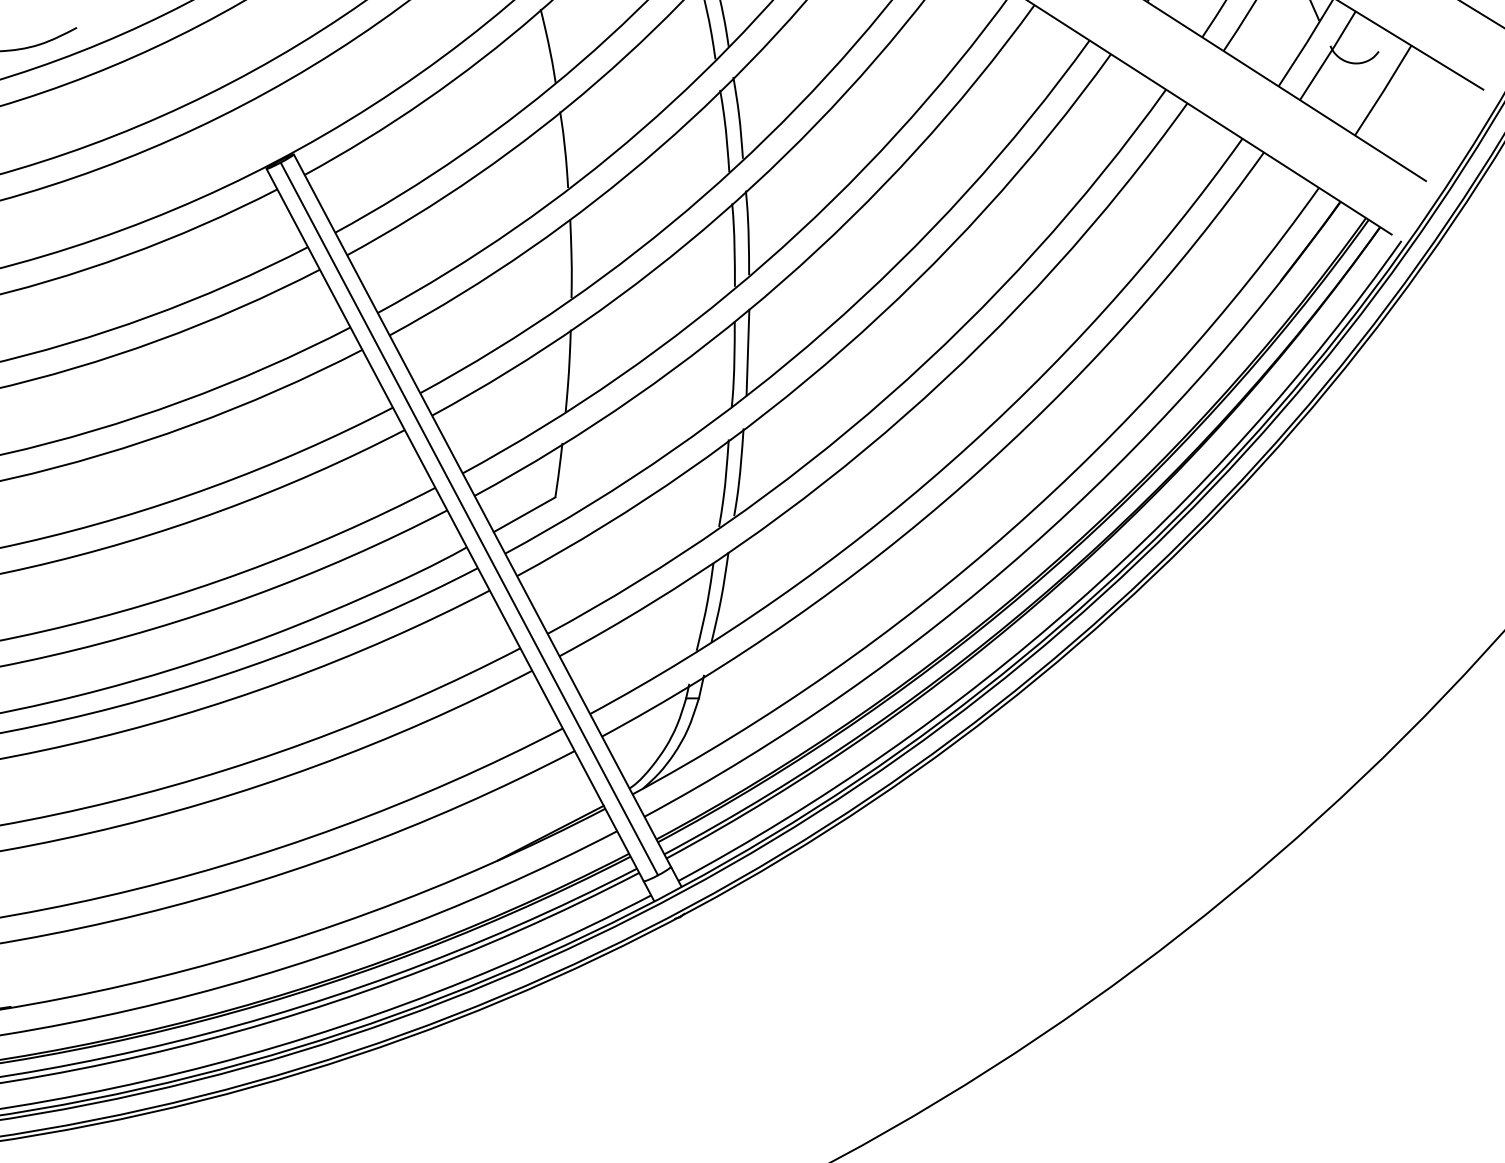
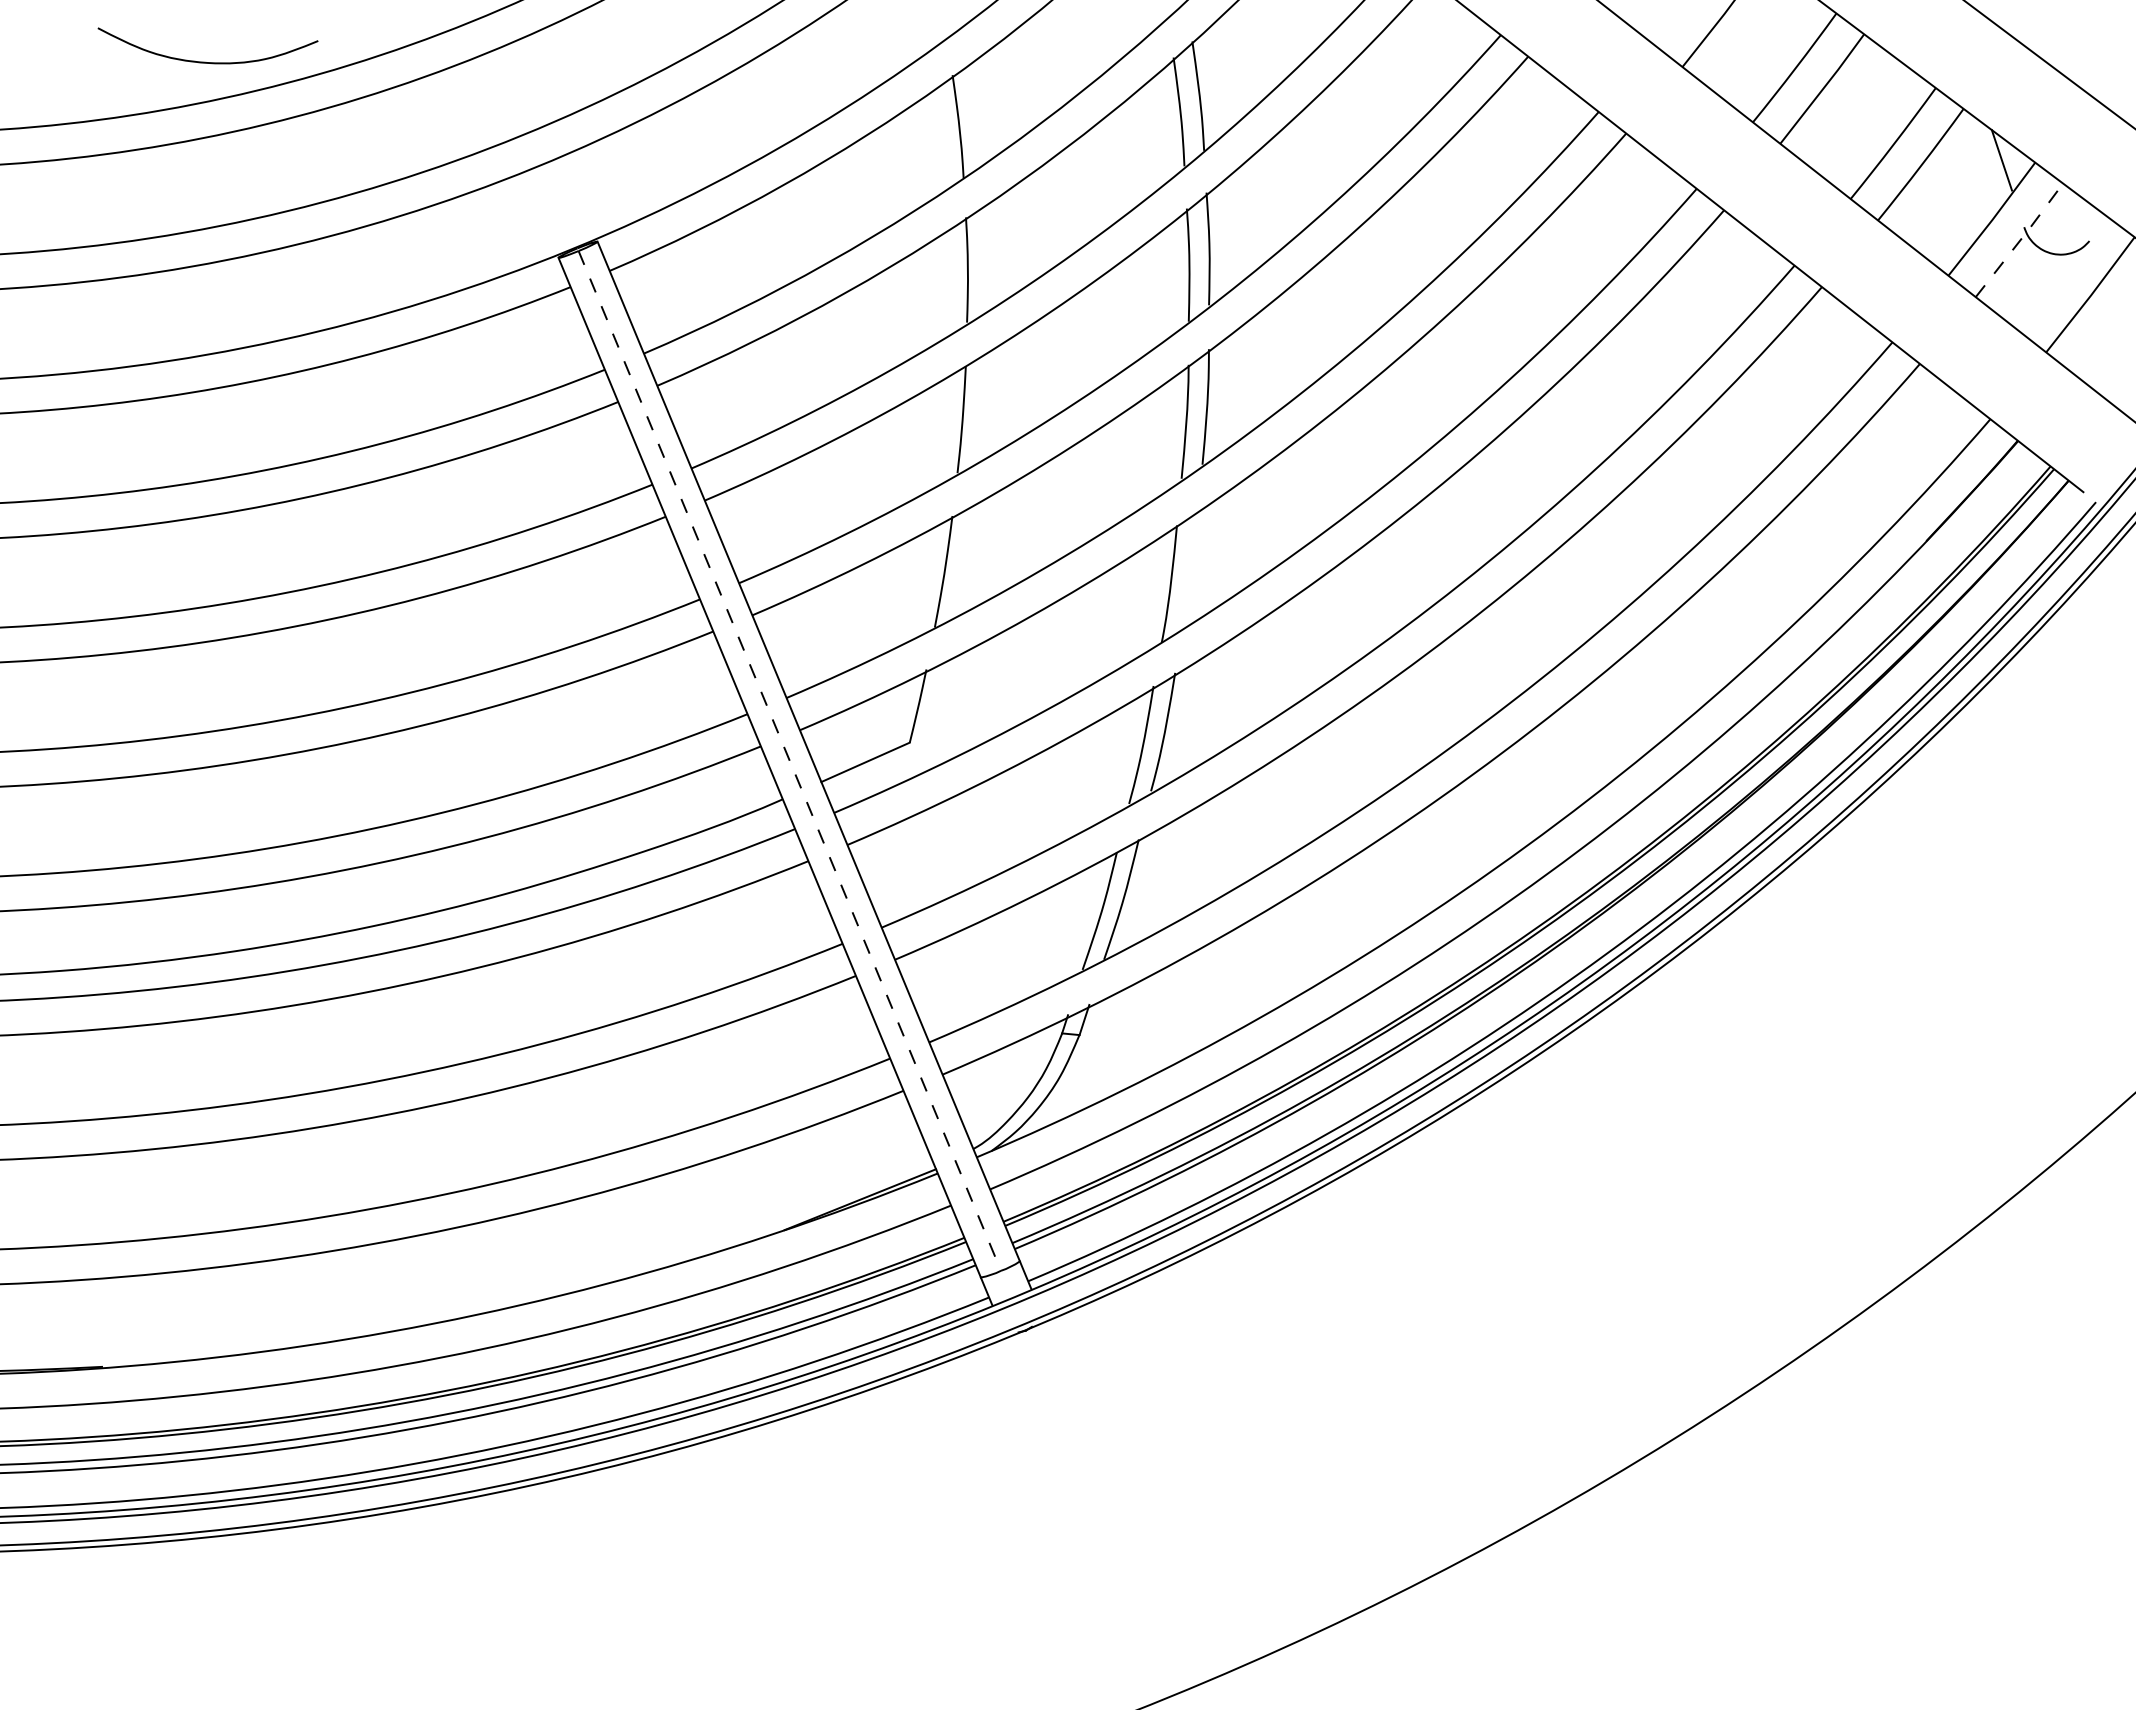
line: (1328, 55) -> (2020, 240), solid -> dashed
line: (747, 352) -> (1190, 570), removed
line: (469, 519) -> (789, 761), solid -> dashed

